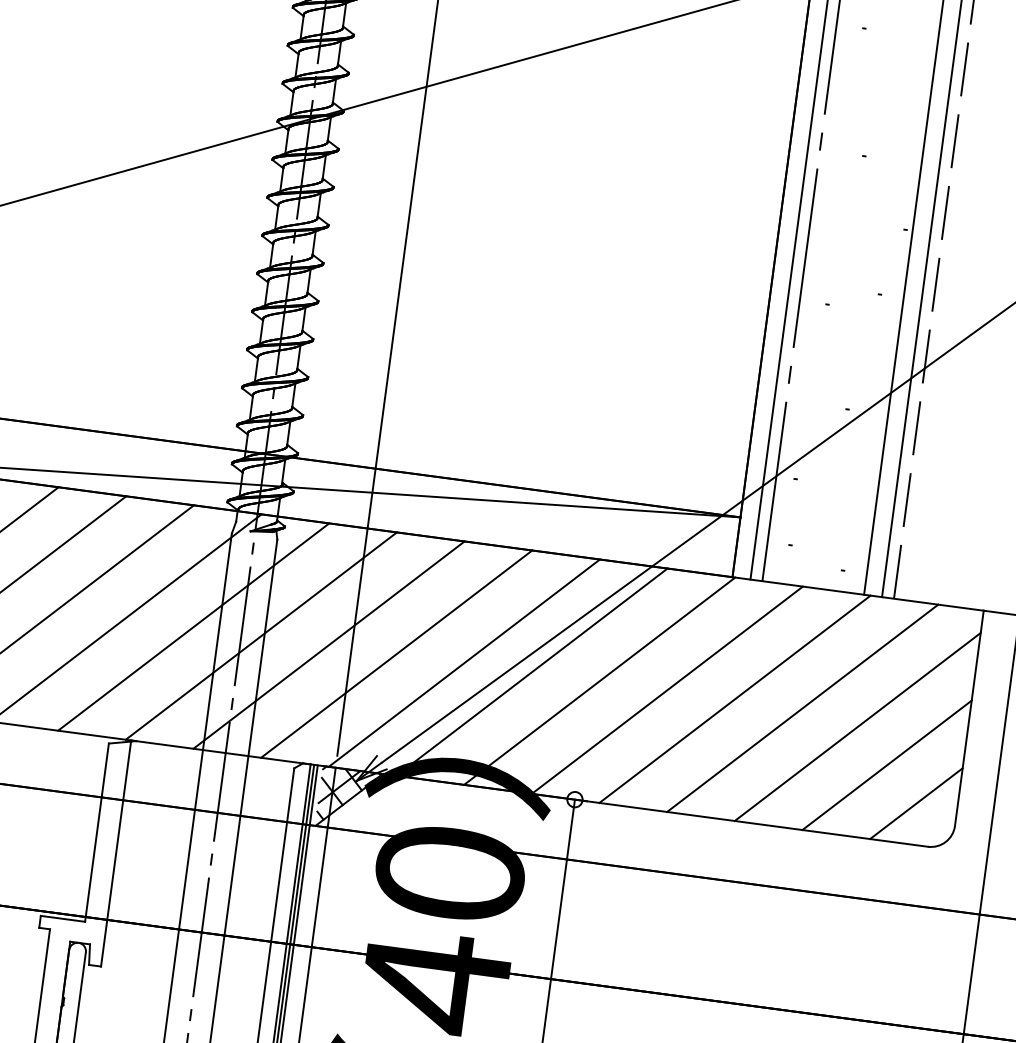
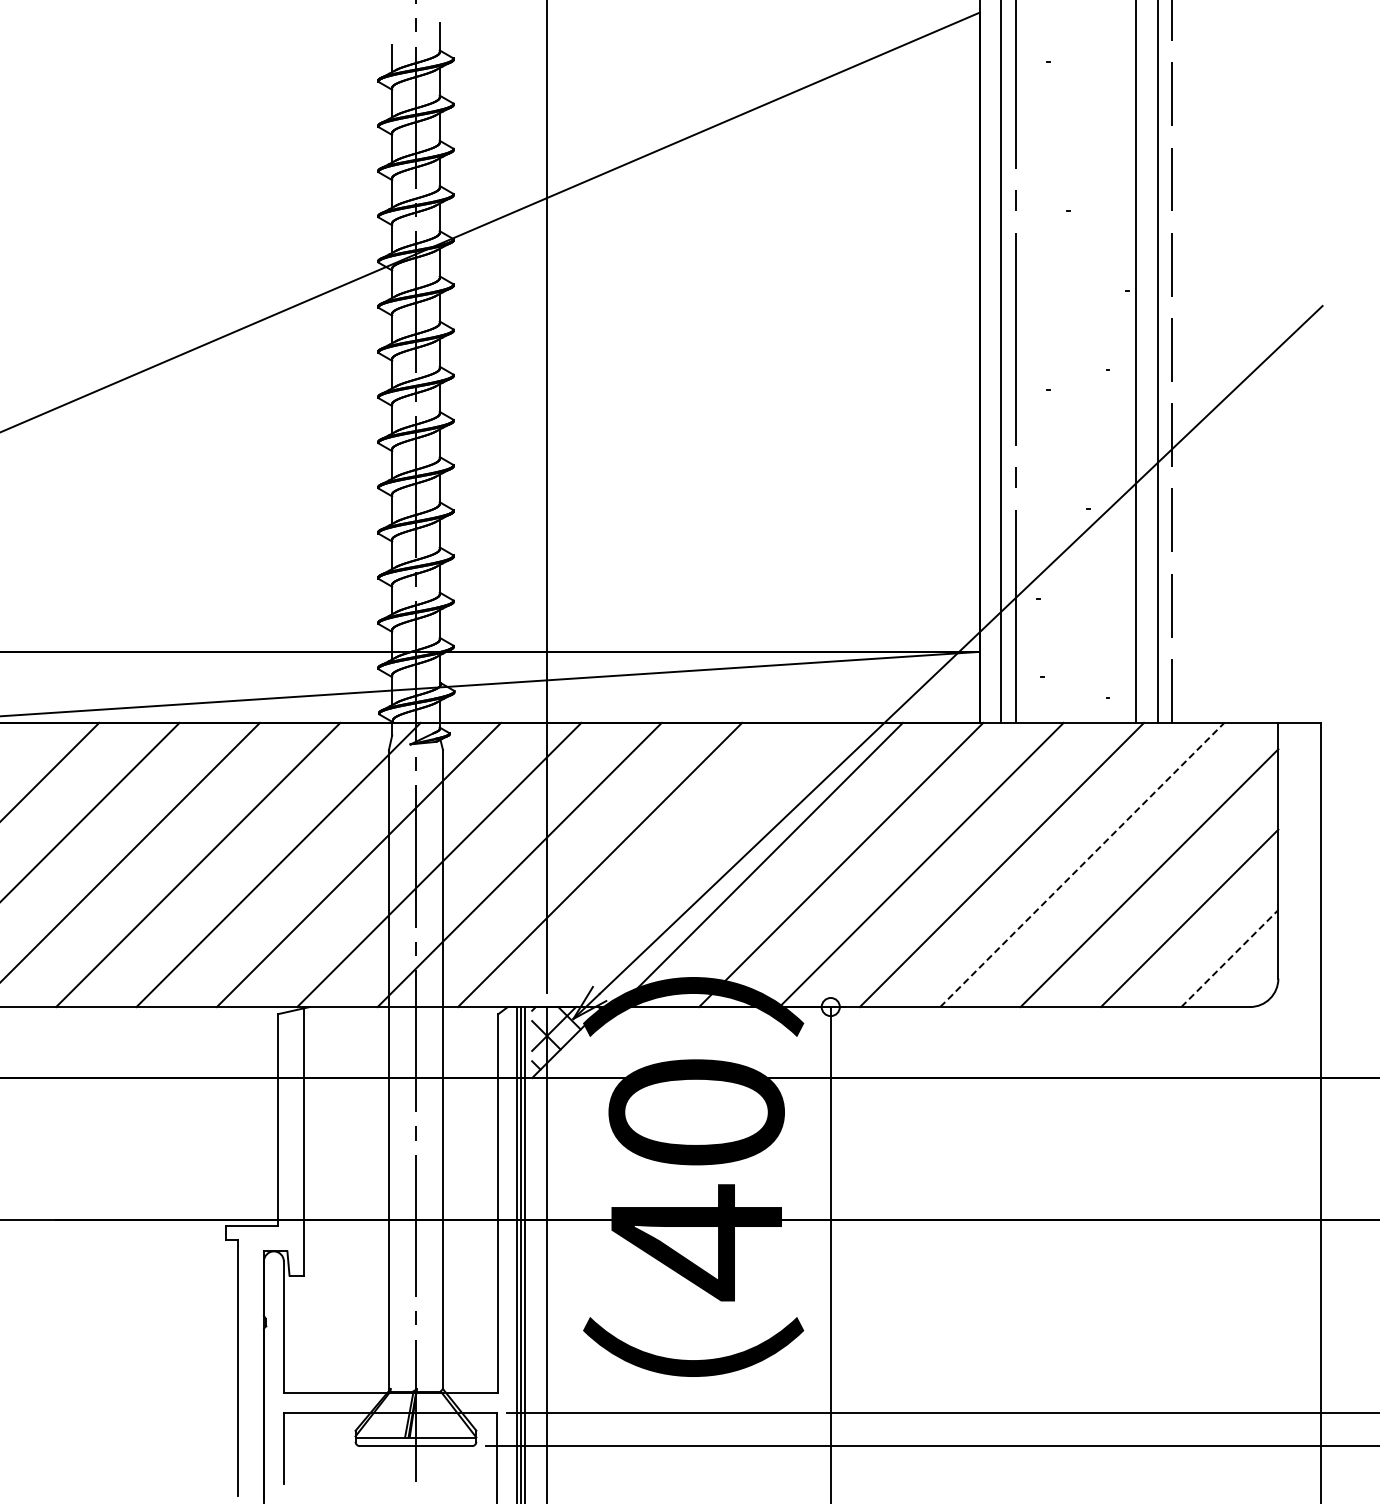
line: (464, 662) -> (680, 864), removed
line: (802, 707) -> (1082, 864), solid -> dashed
line: (916, 803) -> (1229, 958), solid -> dashed

